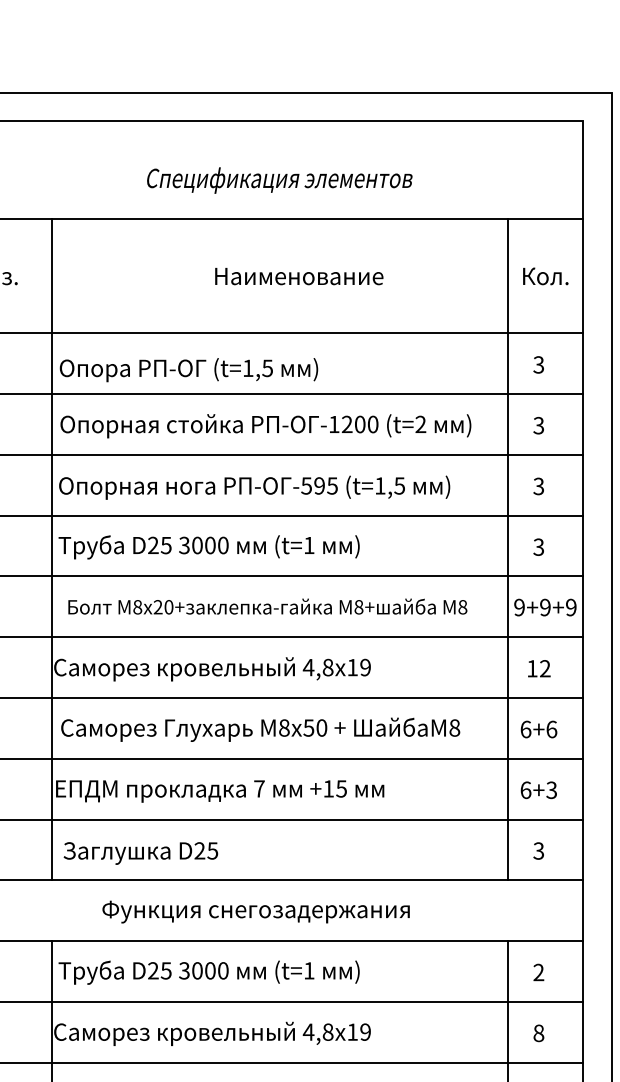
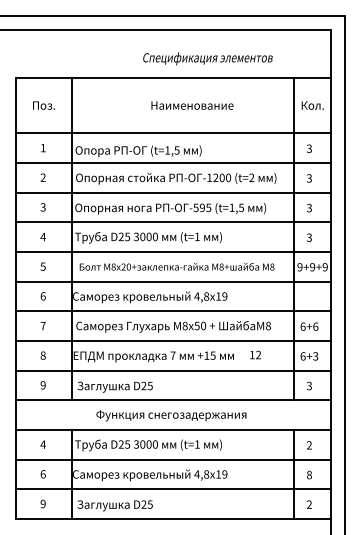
text: (278, 179) -> (207, 58), moved
text: (538, 667) -> (255, 354), moved

